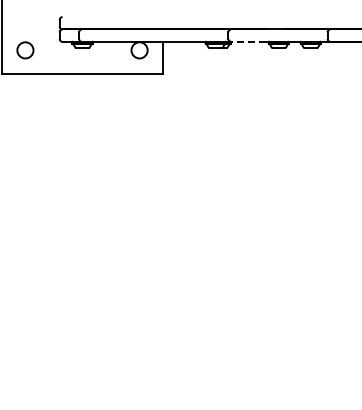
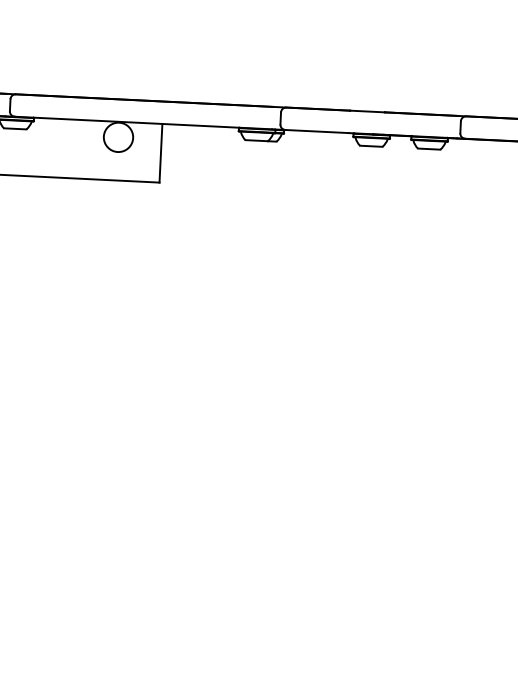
line: (248, 41) -> (316, 130), dashed -> solid

